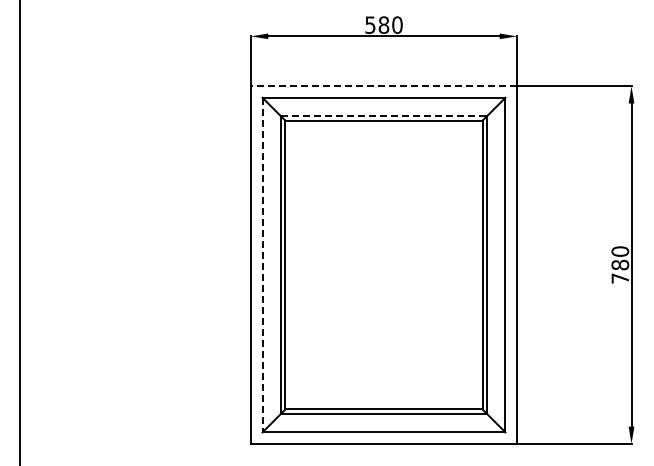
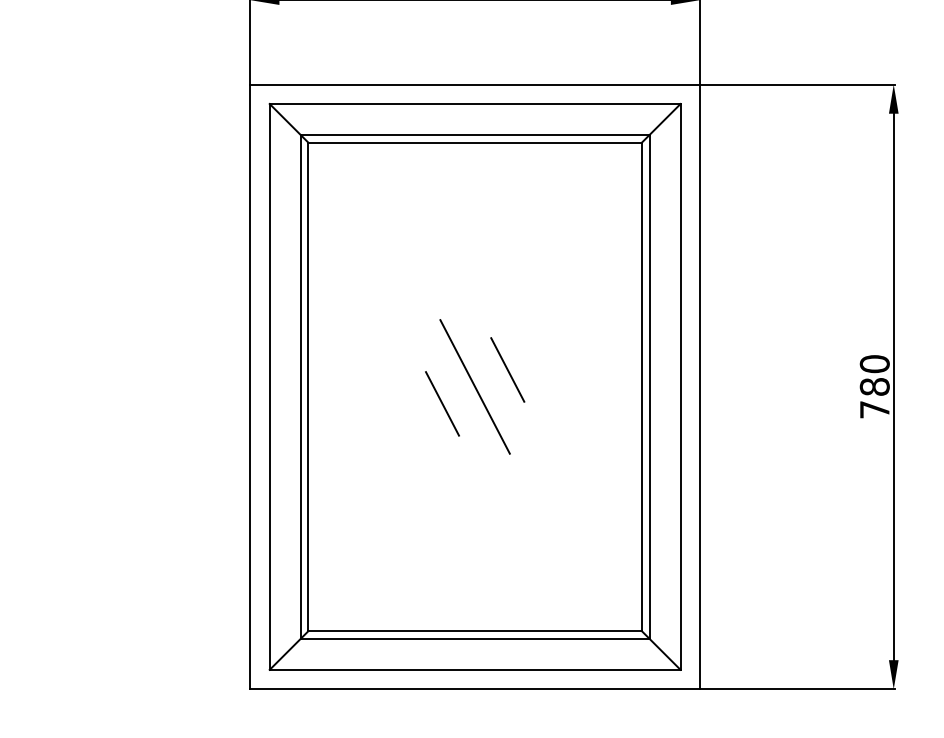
line: (383, 86) -> (474, 84), dashed -> solid
line: (384, 116) -> (476, 135), dashed -> solid
line: (403, 254) -> (508, 369), added
line: (383, 264) -> (474, 385), added
line: (262, 265) -> (269, 387), dashed -> solid
line: (364, 274) -> (442, 402), added

